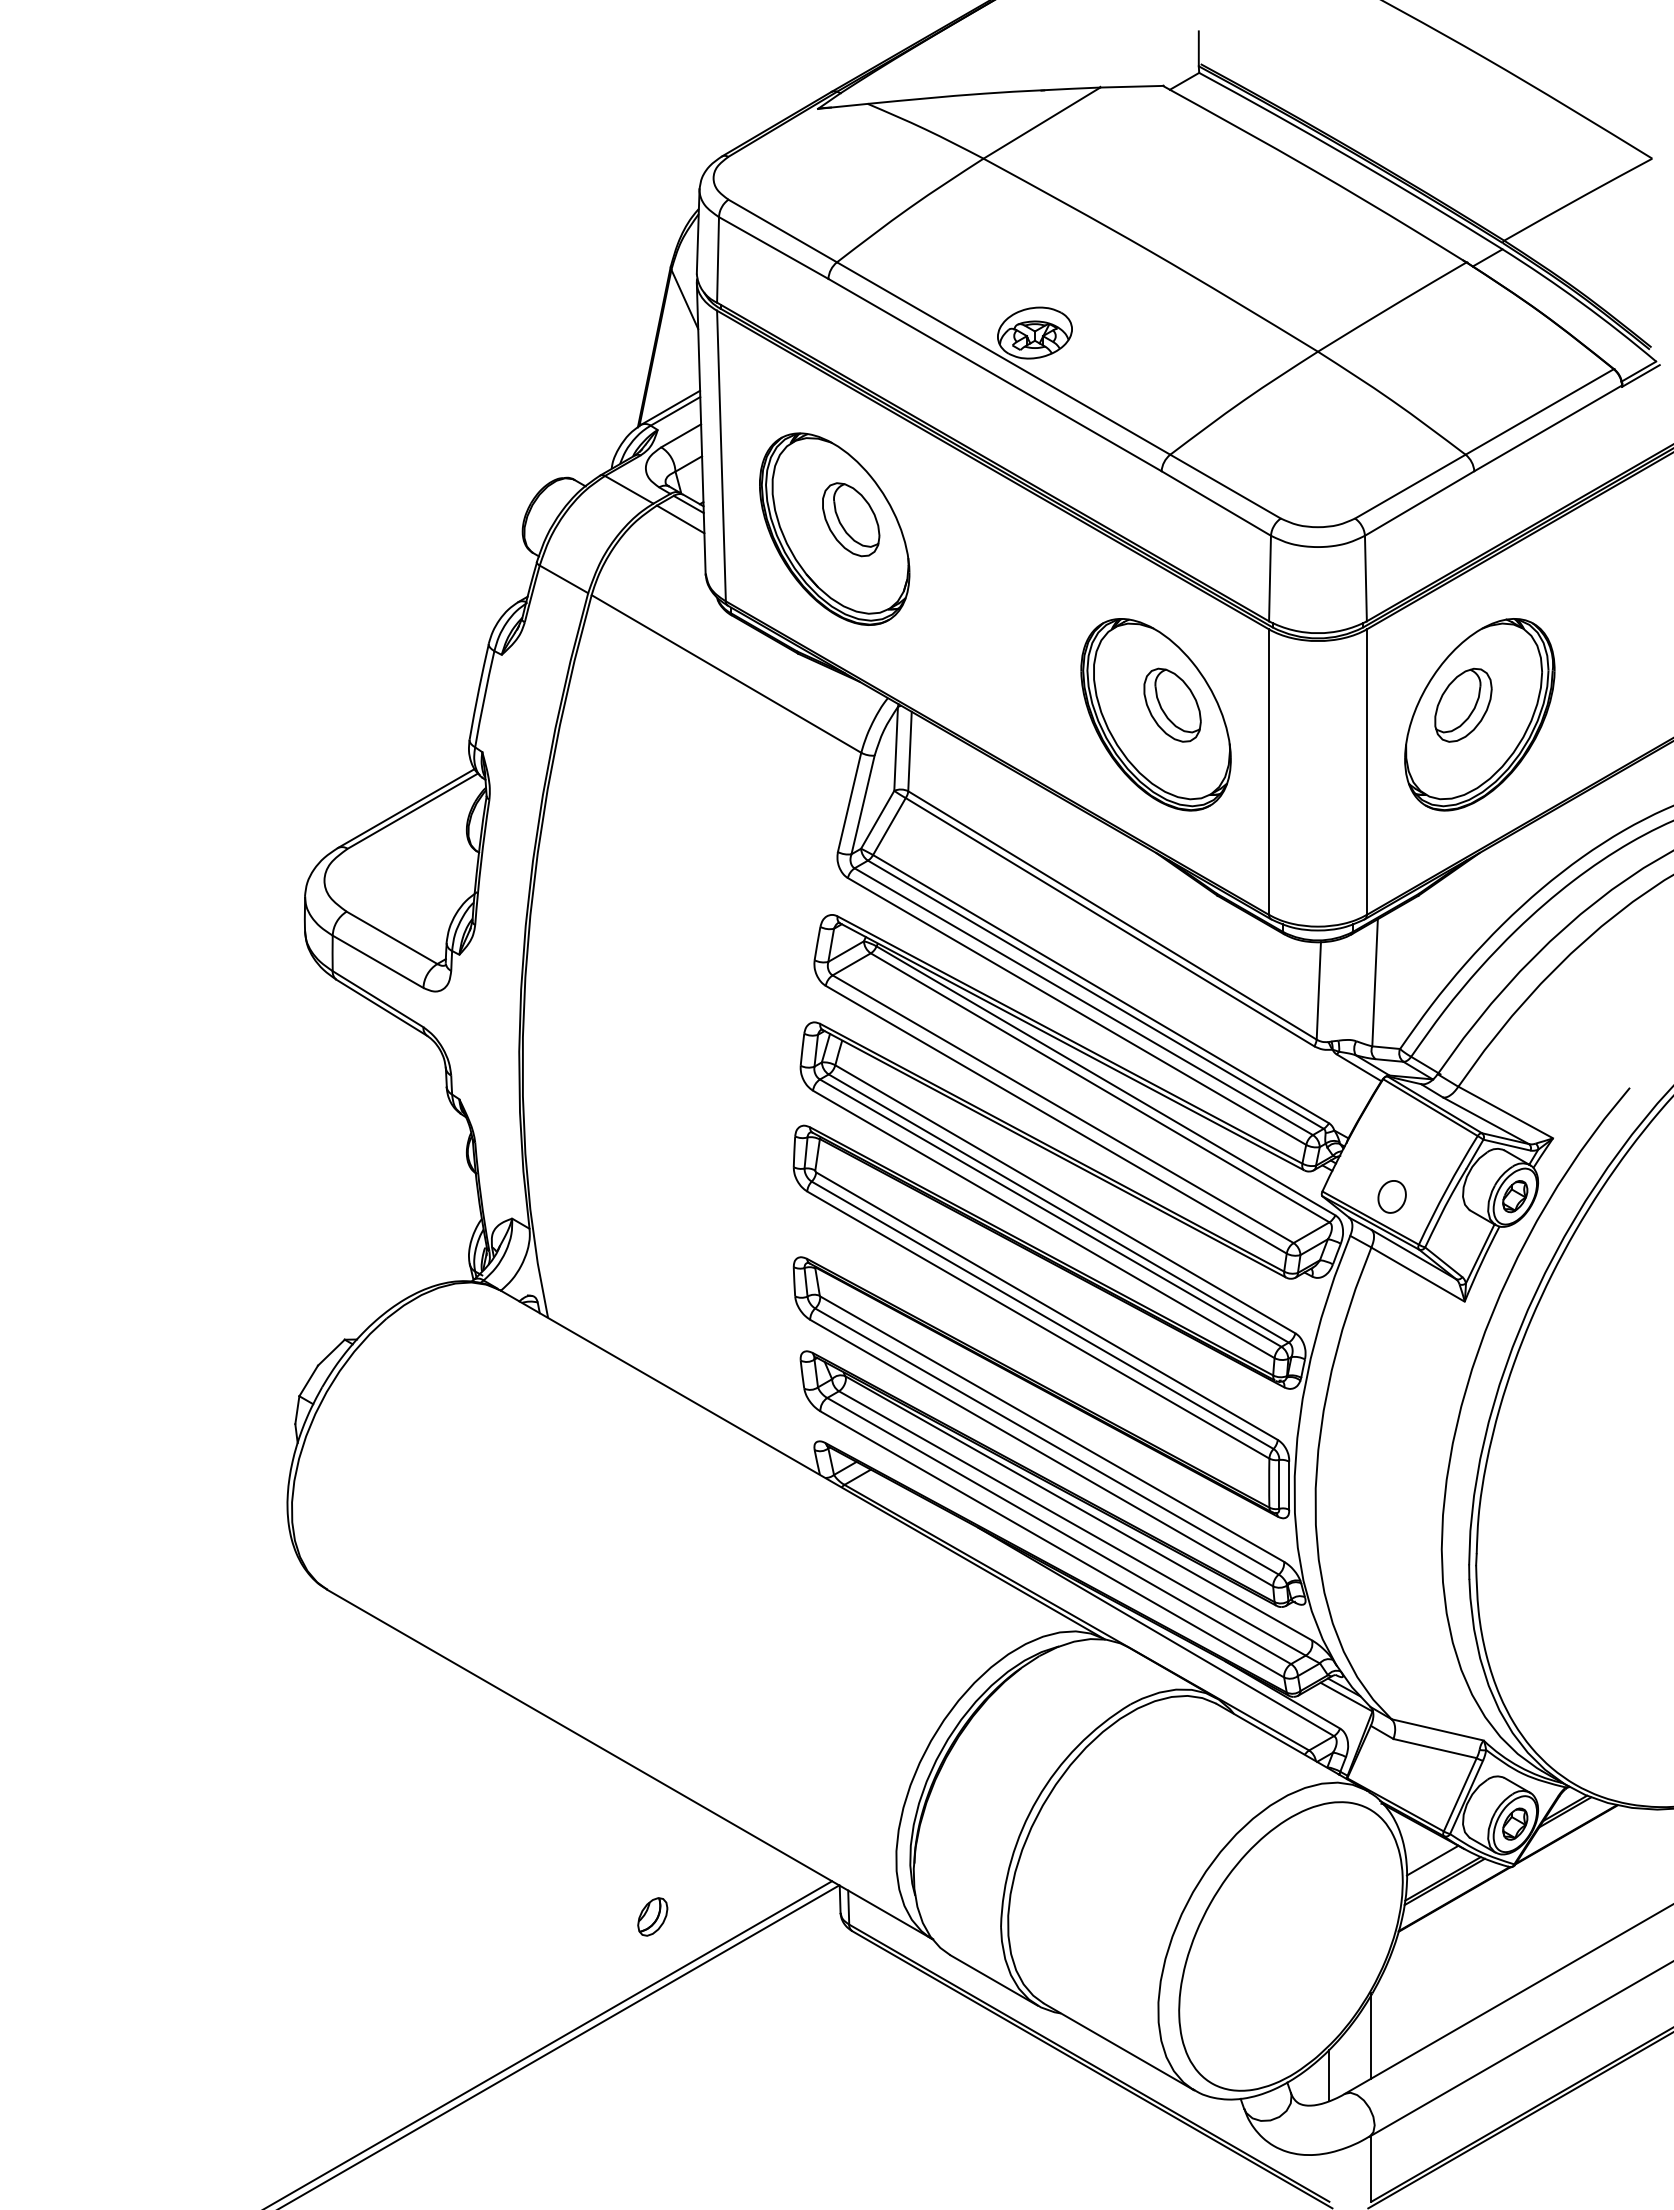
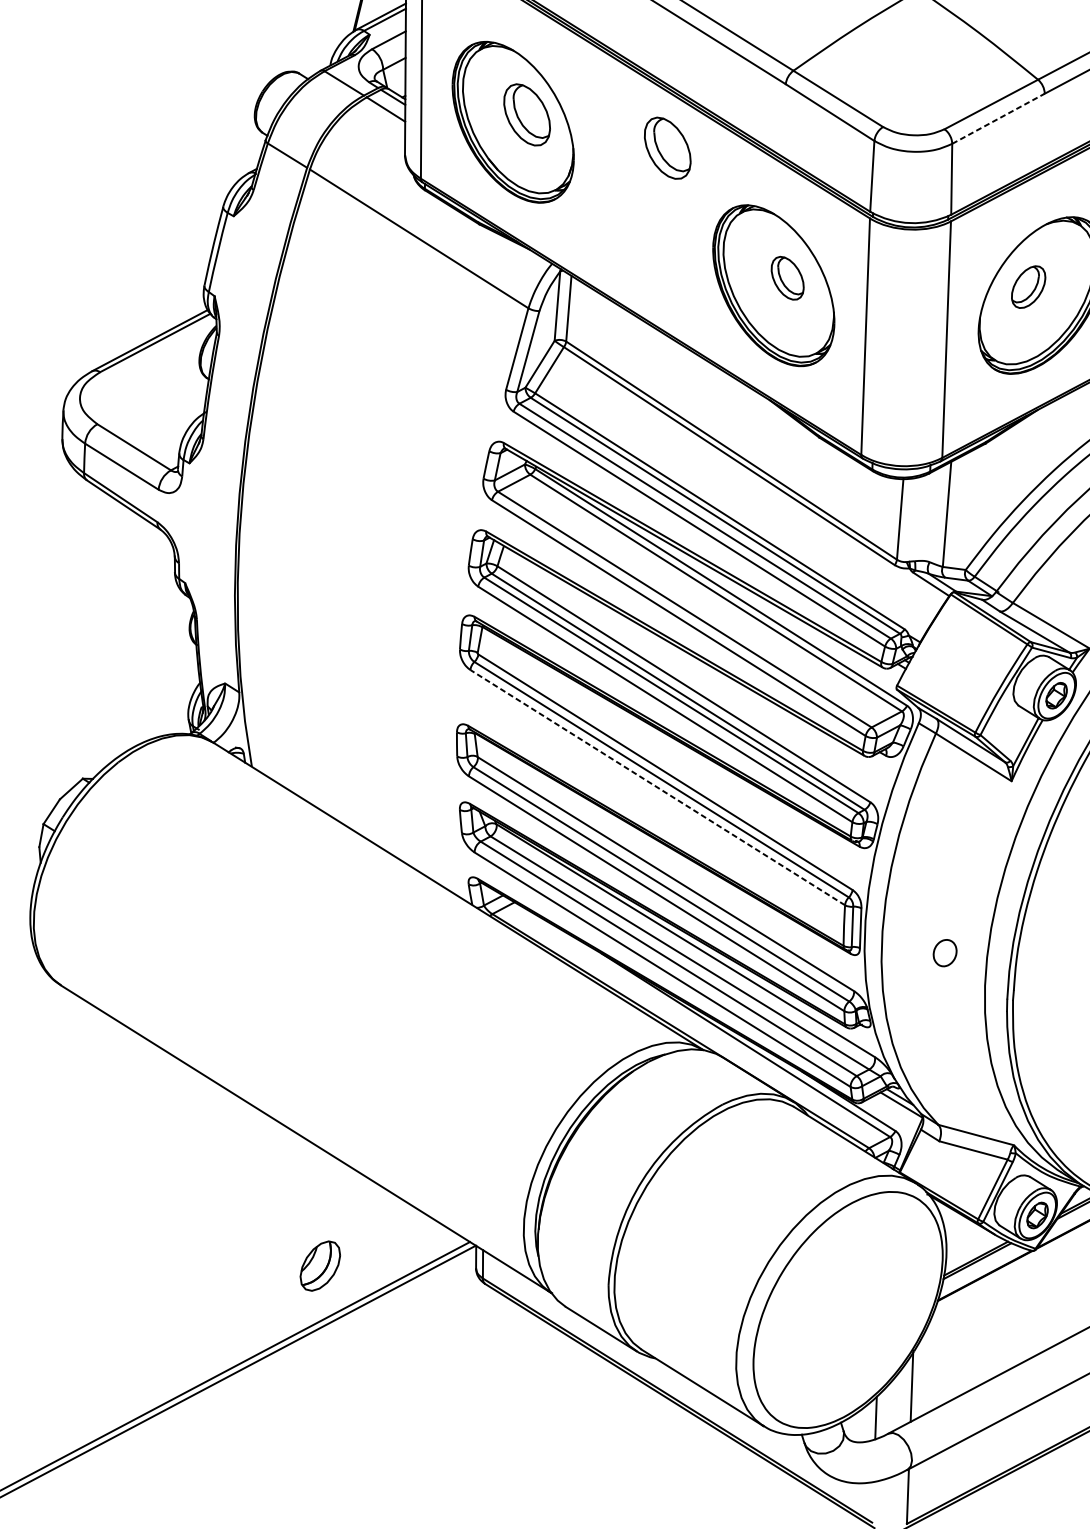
line: (1420, 503) -> (999, 118), solid -> dashed
part: (1022, 553) -> (668, 148), added
part: (1172, 704) -> (787, 277), size x0.7
part: (1463, 704) -> (1028, 286), size x0.7
part: (1391, 1196) -> (944, 952), moved
line: (1038, 1325) -> (657, 788), solid -> dashed
line: (1432, 1860) -> (967, 1243), removed
part: (652, 1916) -> (320, 1265), size x1.6

